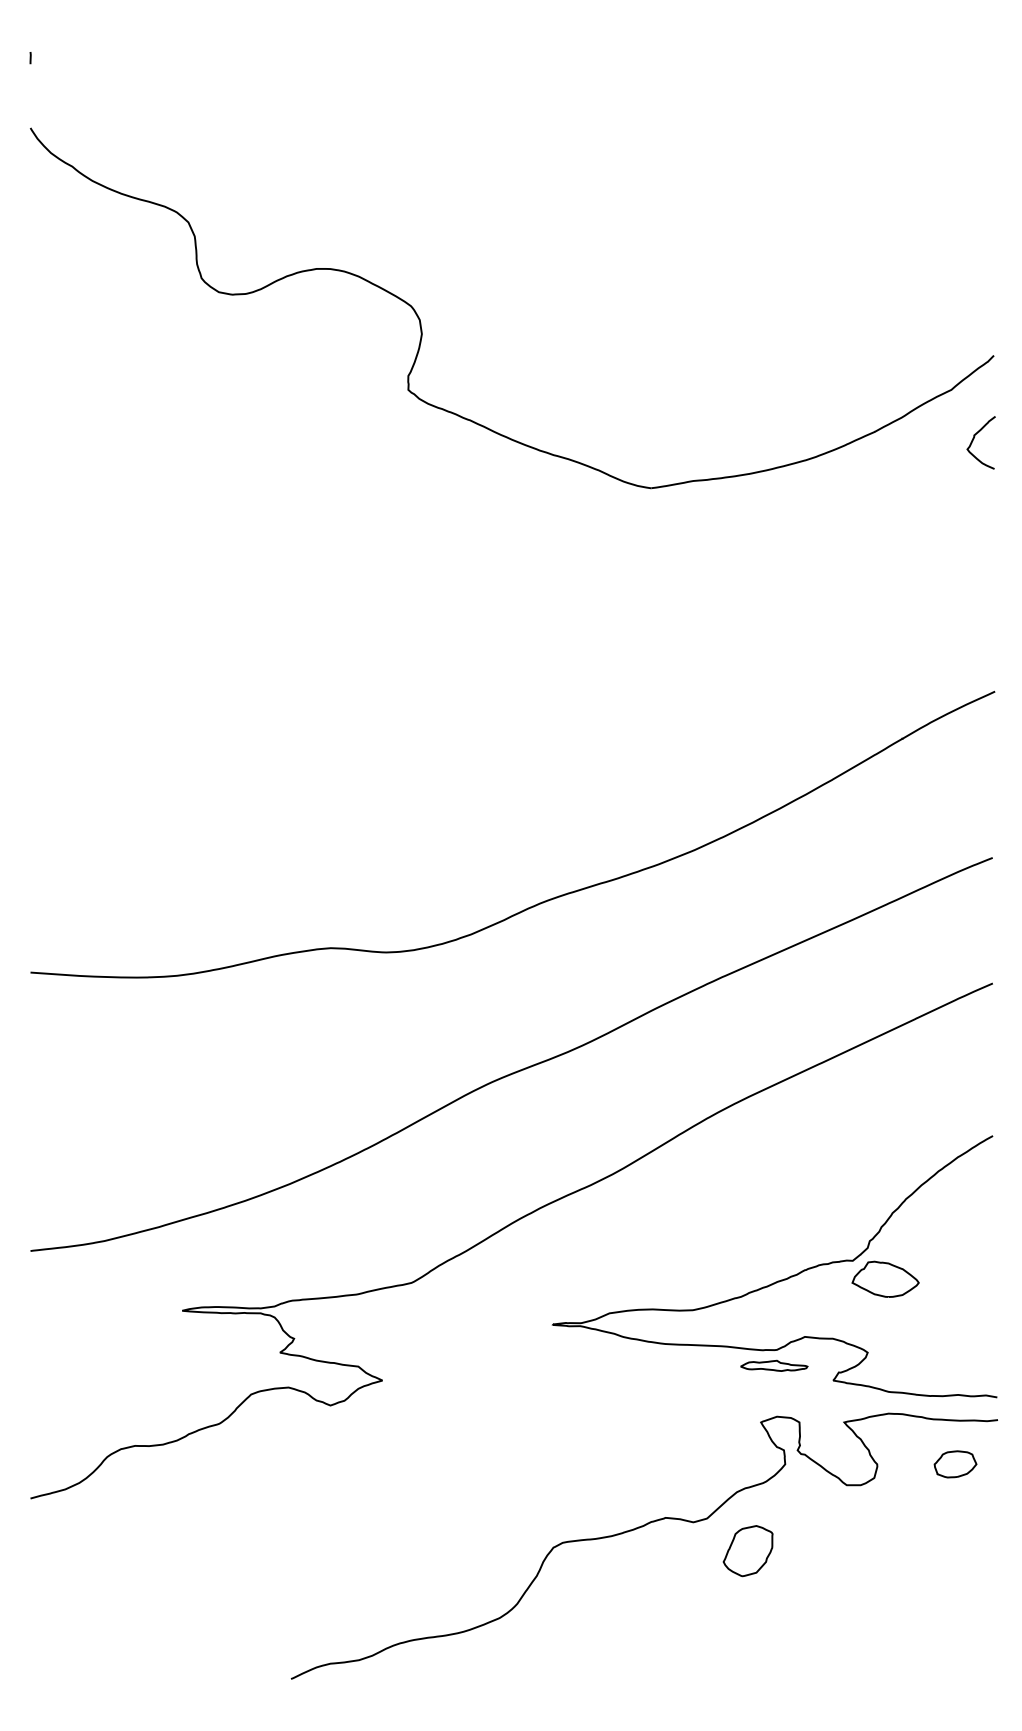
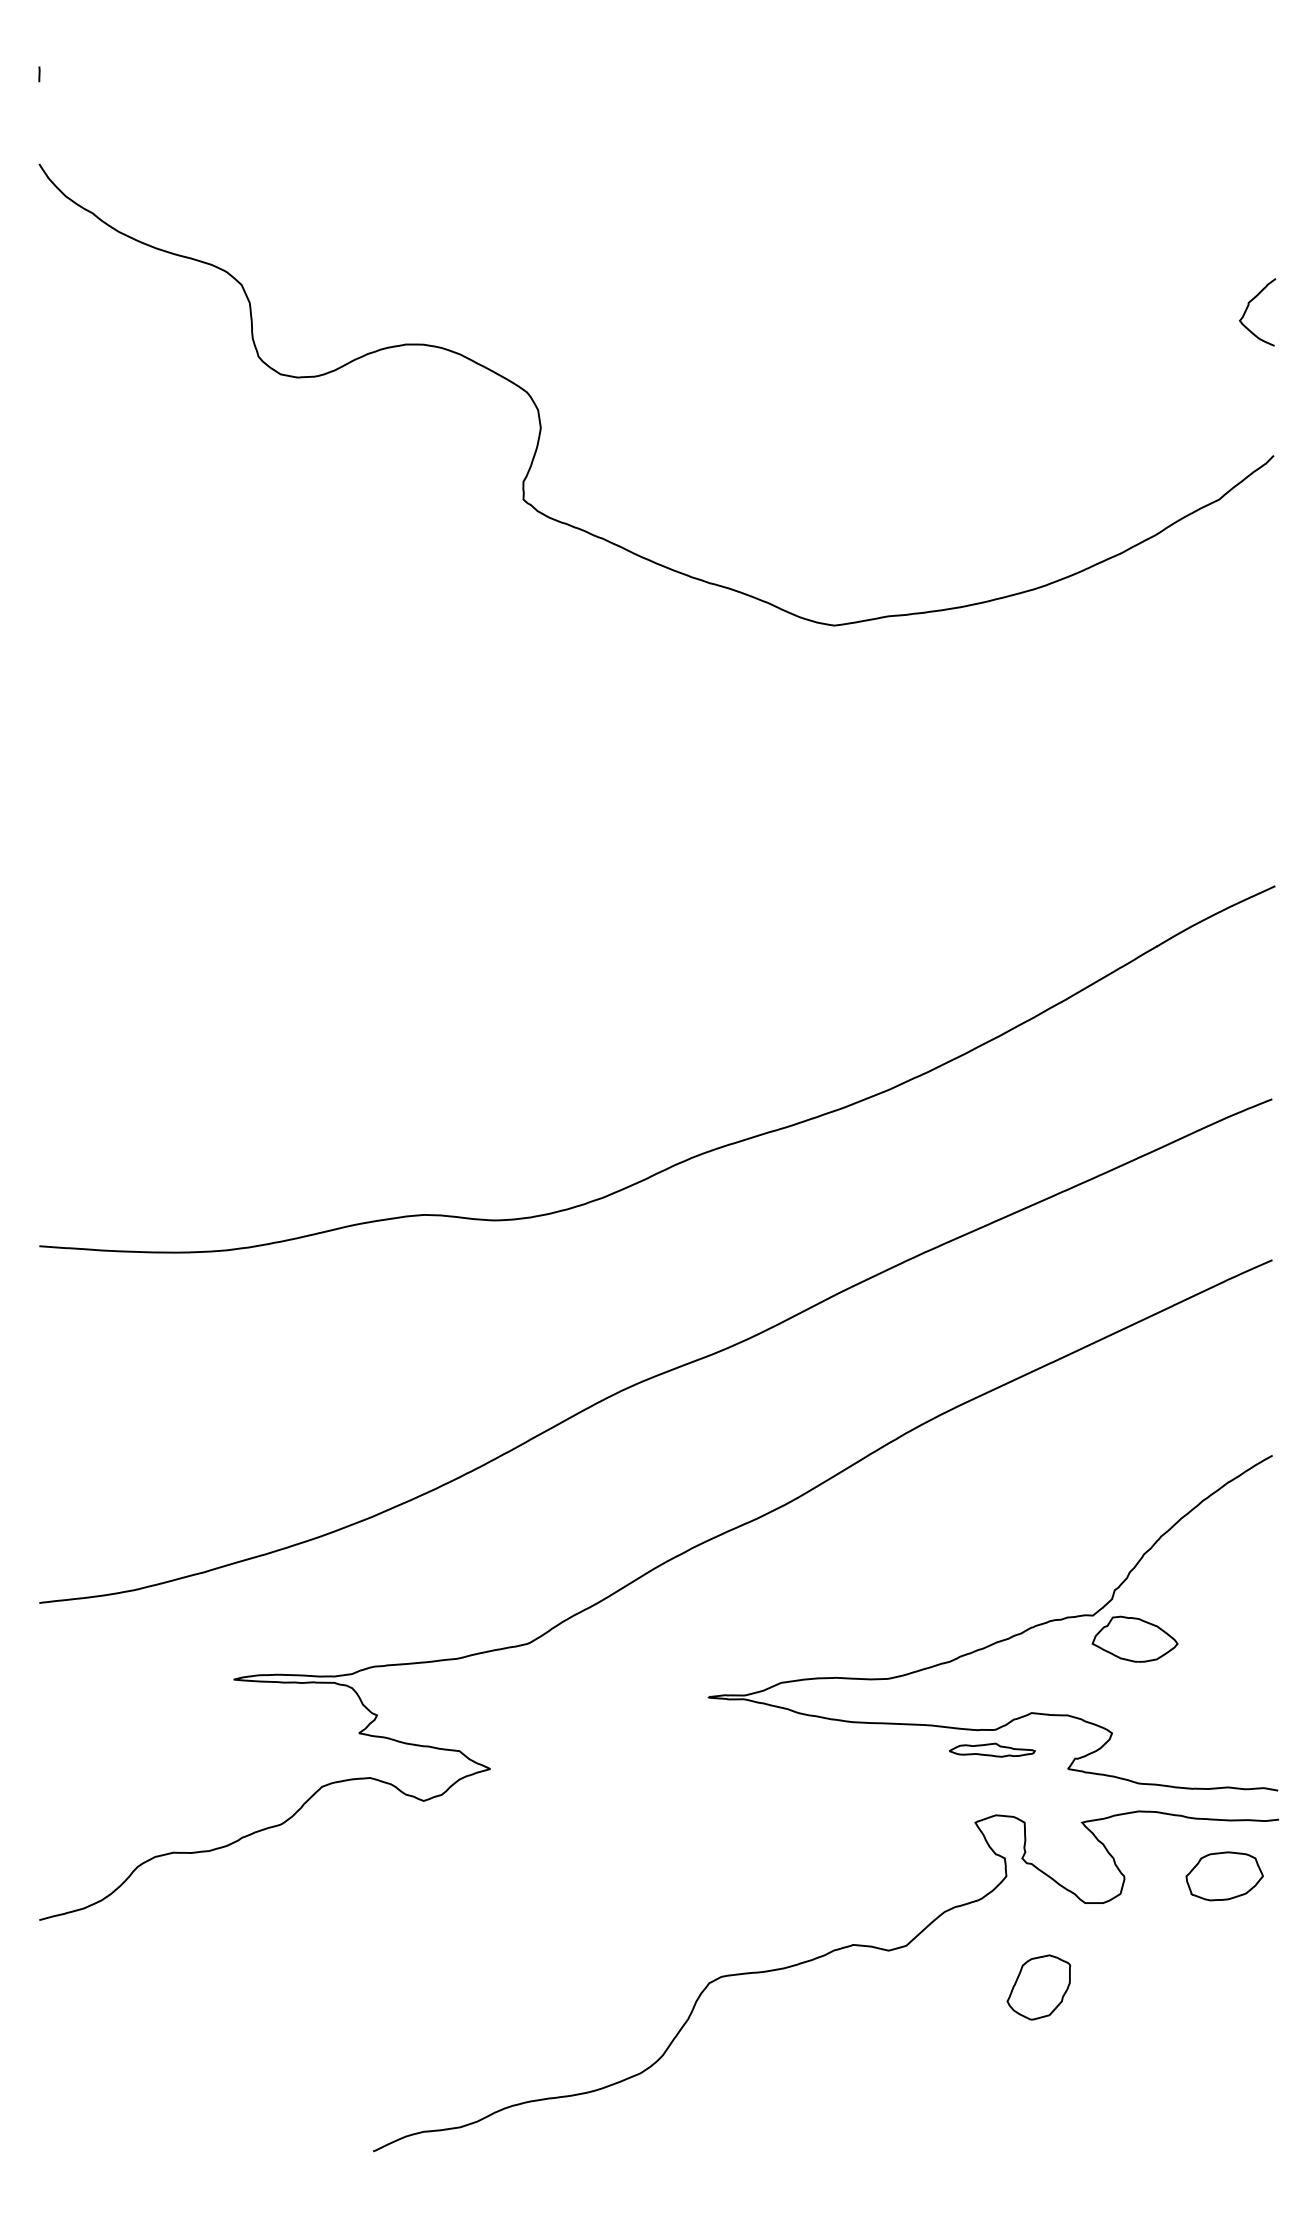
curve: (974, 439) -> (1248, 307), moved
part: (955, 1464) -> (1224, 1876), size x1.43
part: (747, 1551) -> (1038, 1987), moved

